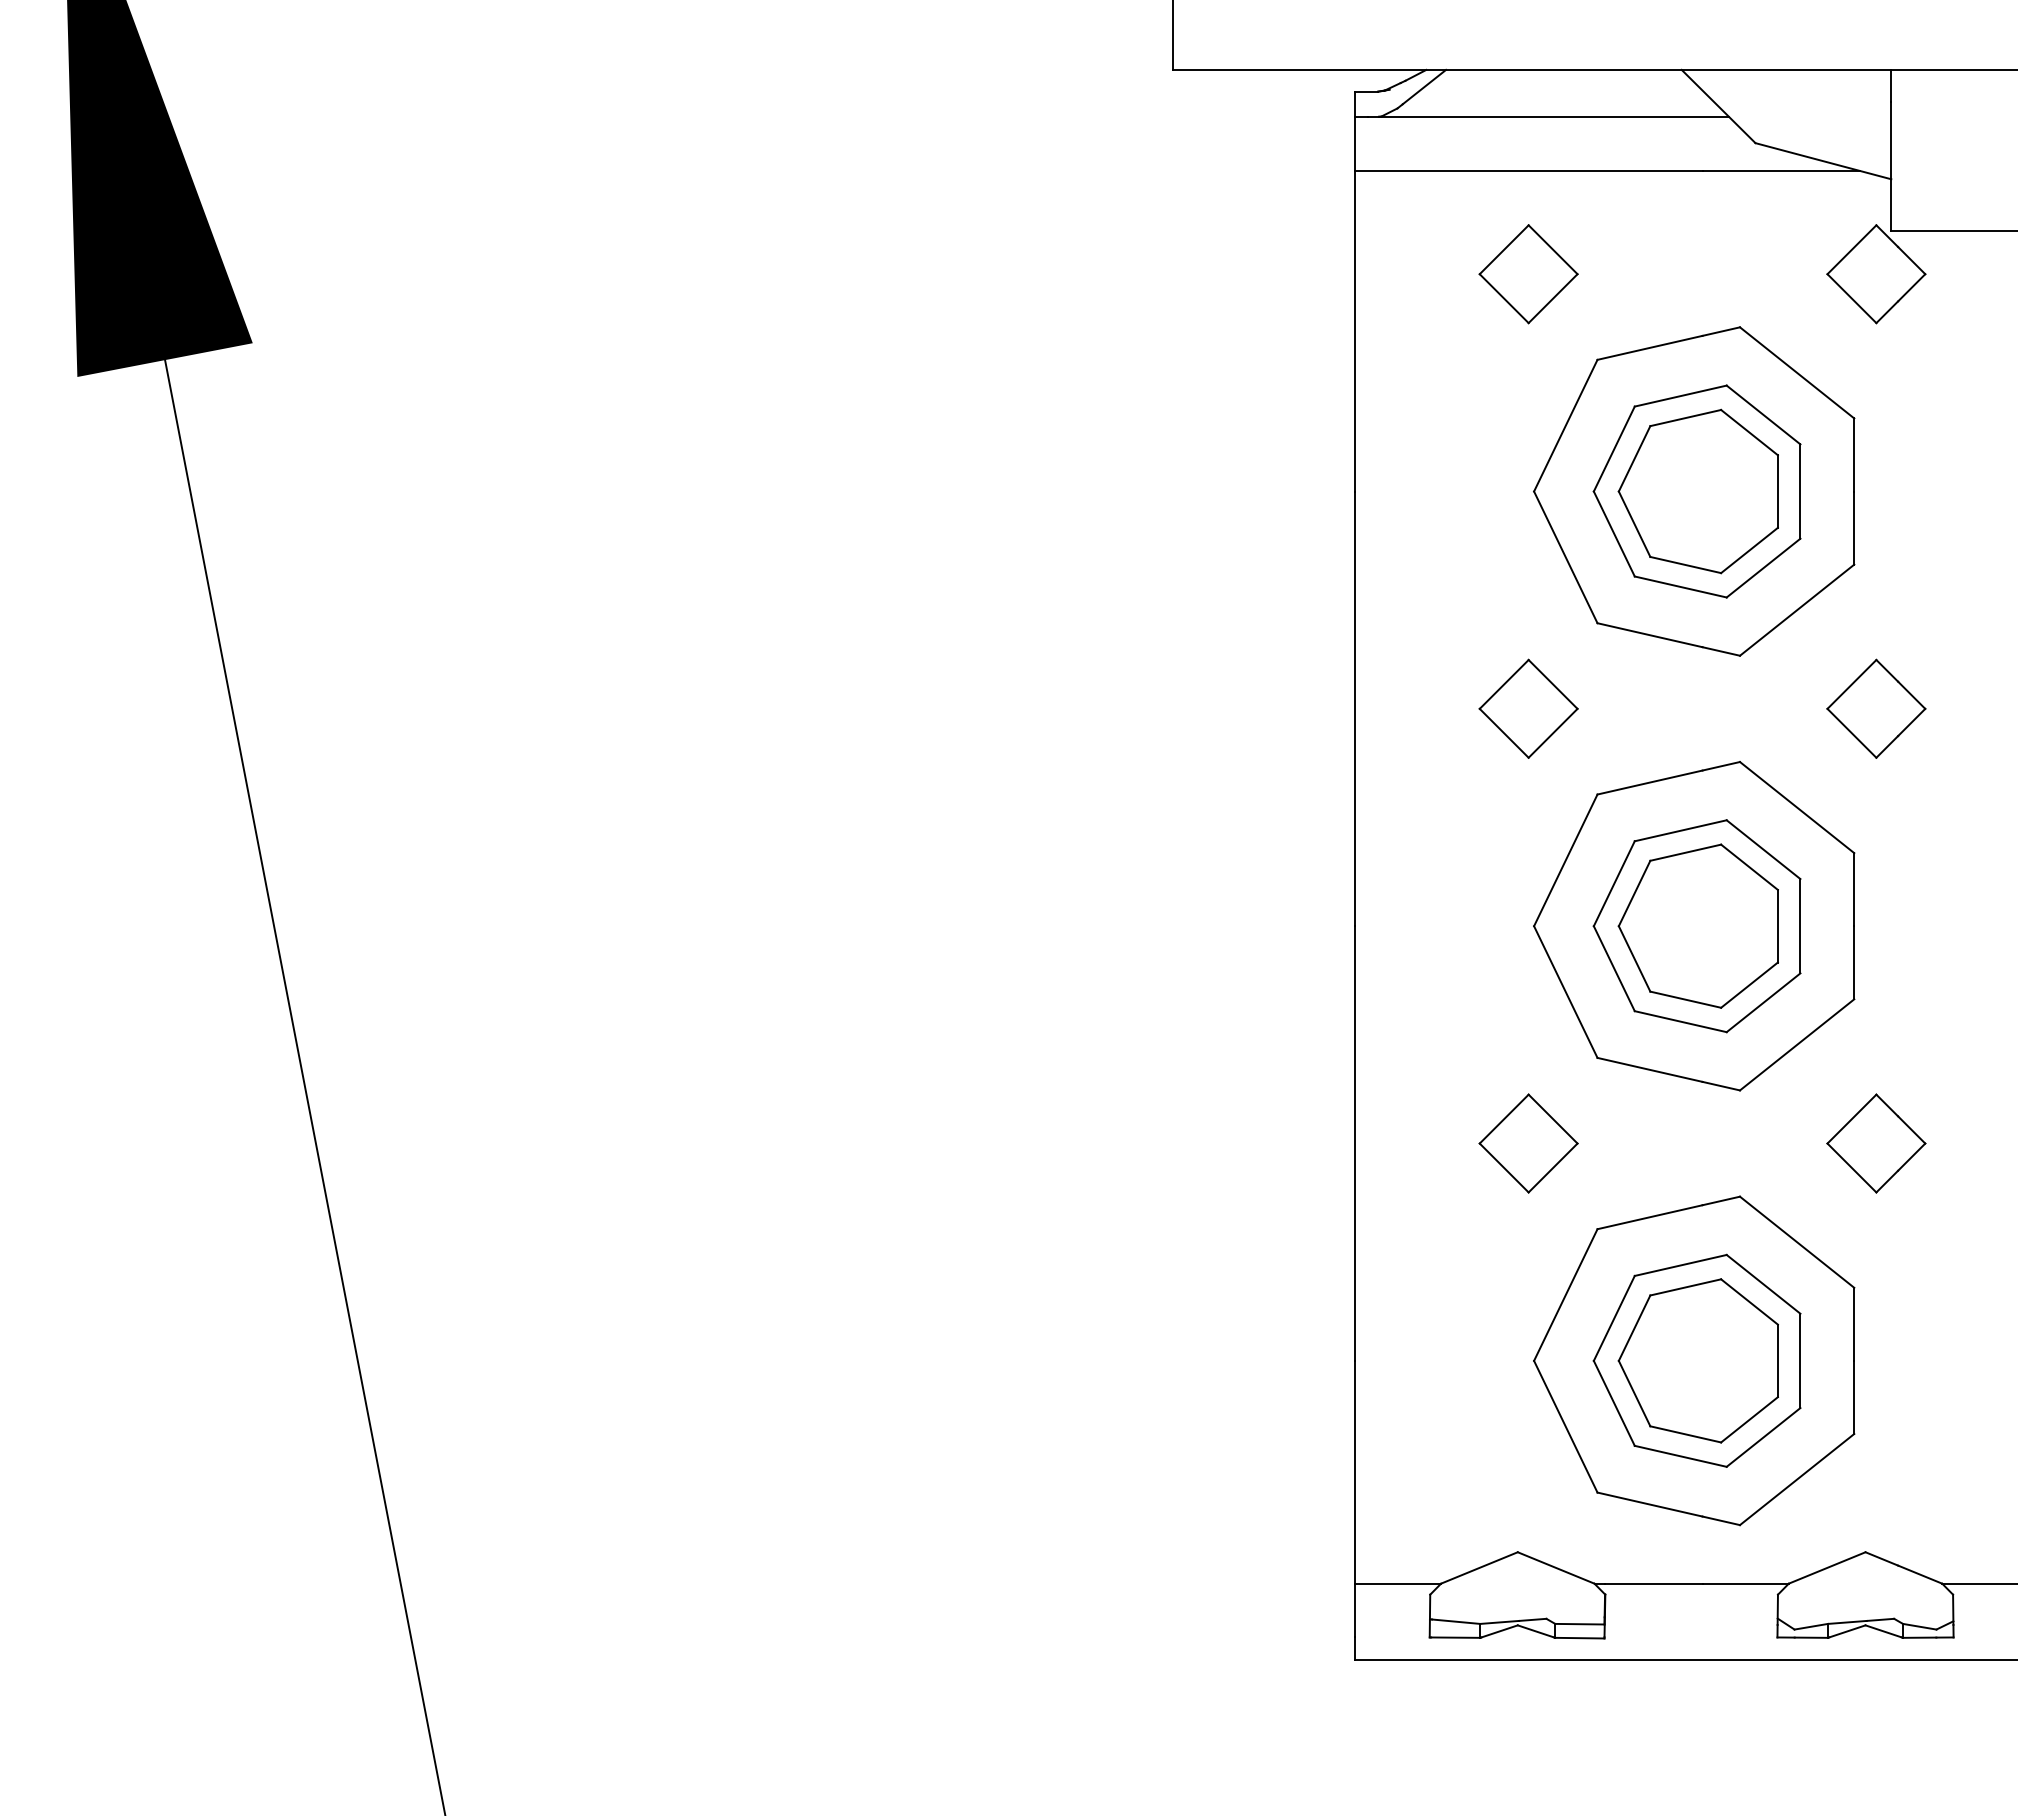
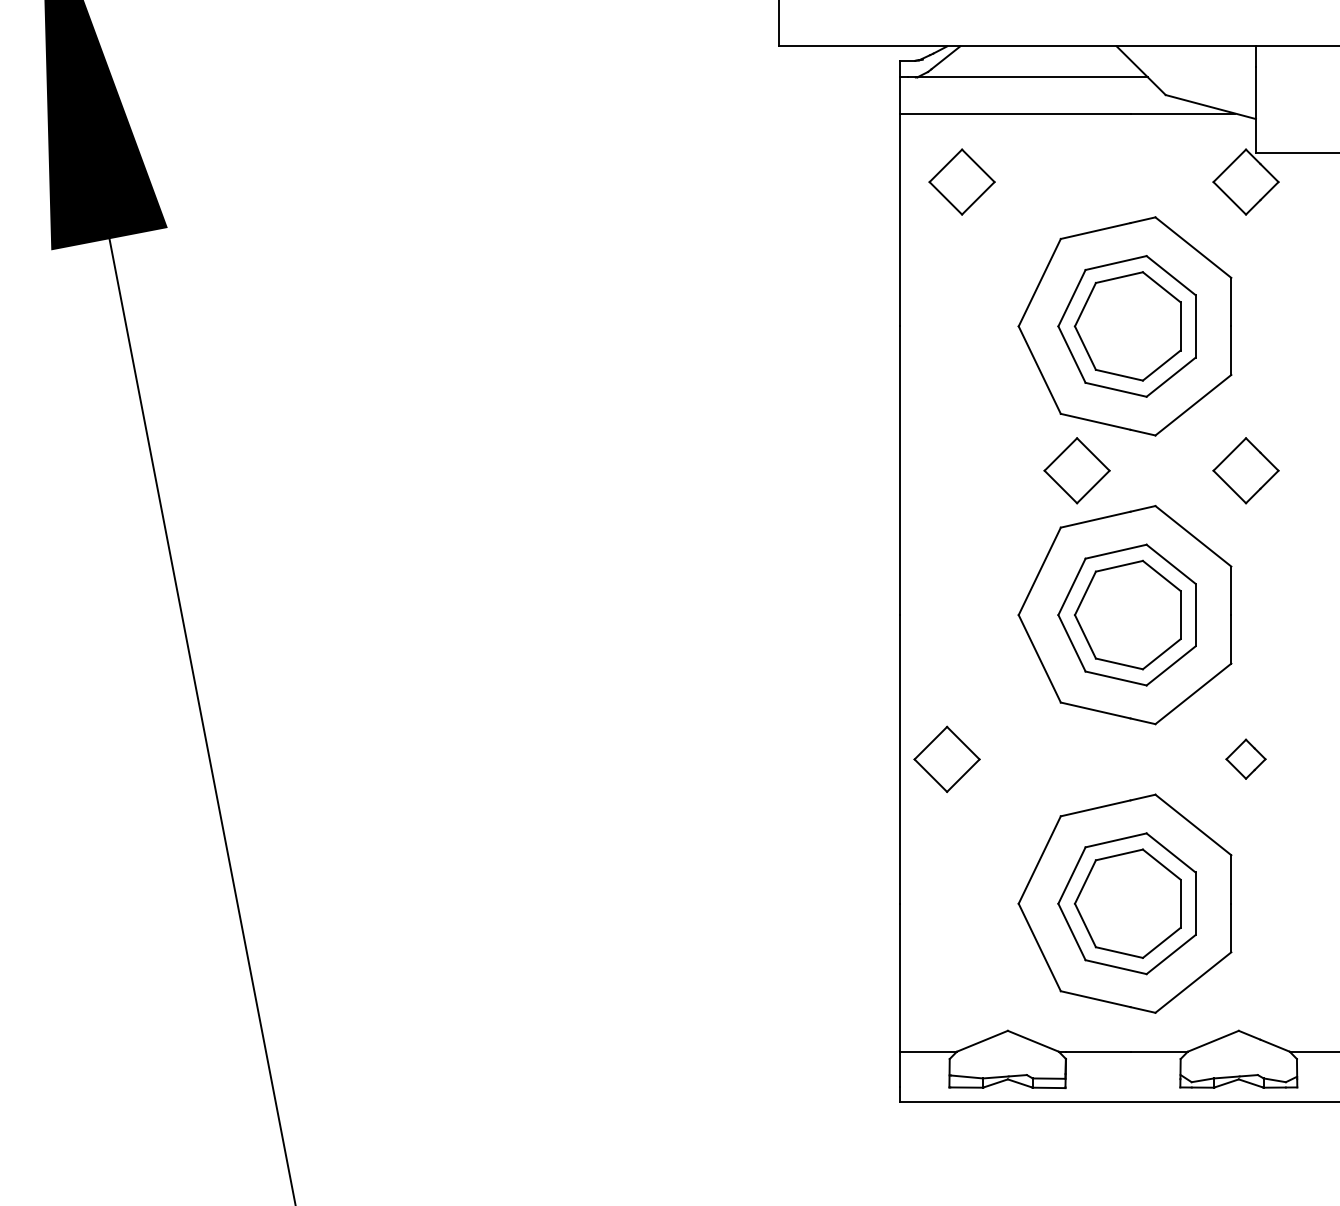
part: (1527, 273) -> (961, 181), moved
part: (1527, 708) -> (1076, 470), moved
part: (1527, 1142) -> (946, 758), moved
part: (1875, 1142) -> (1245, 758), size x0.6

